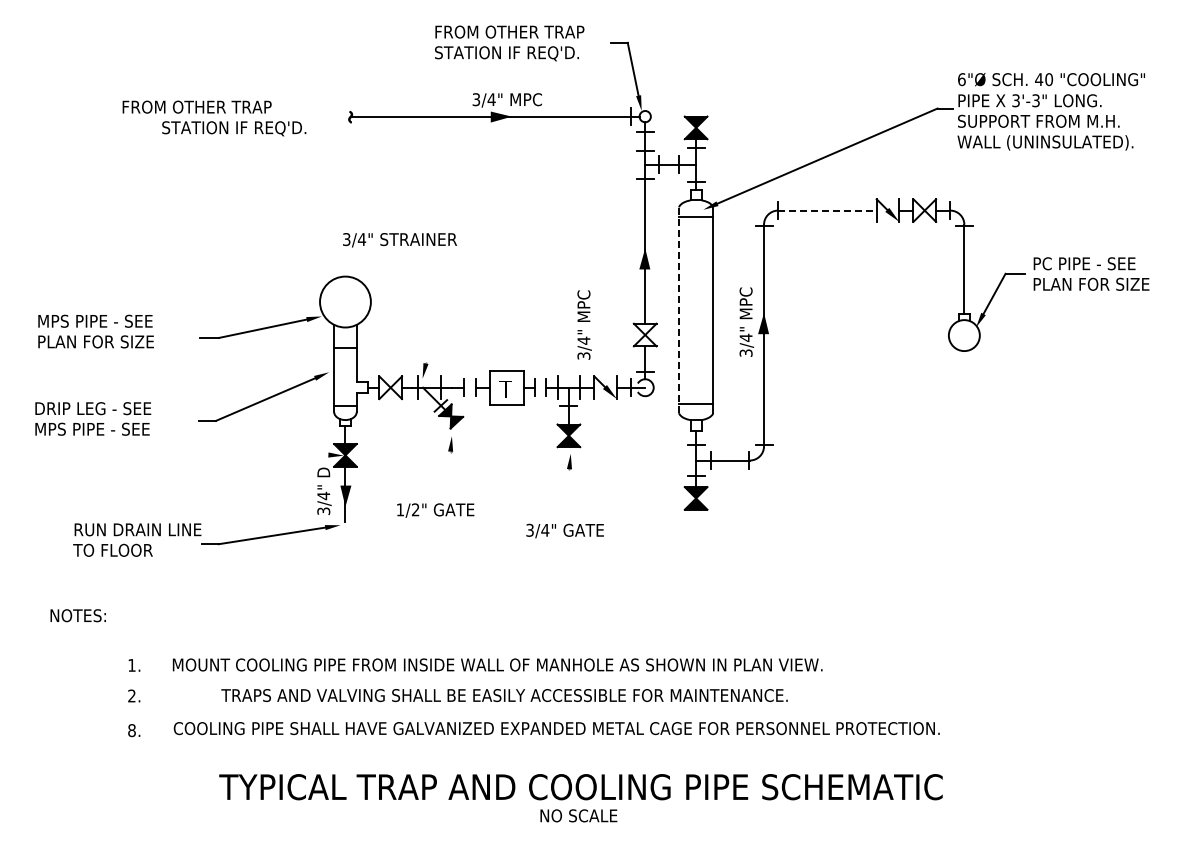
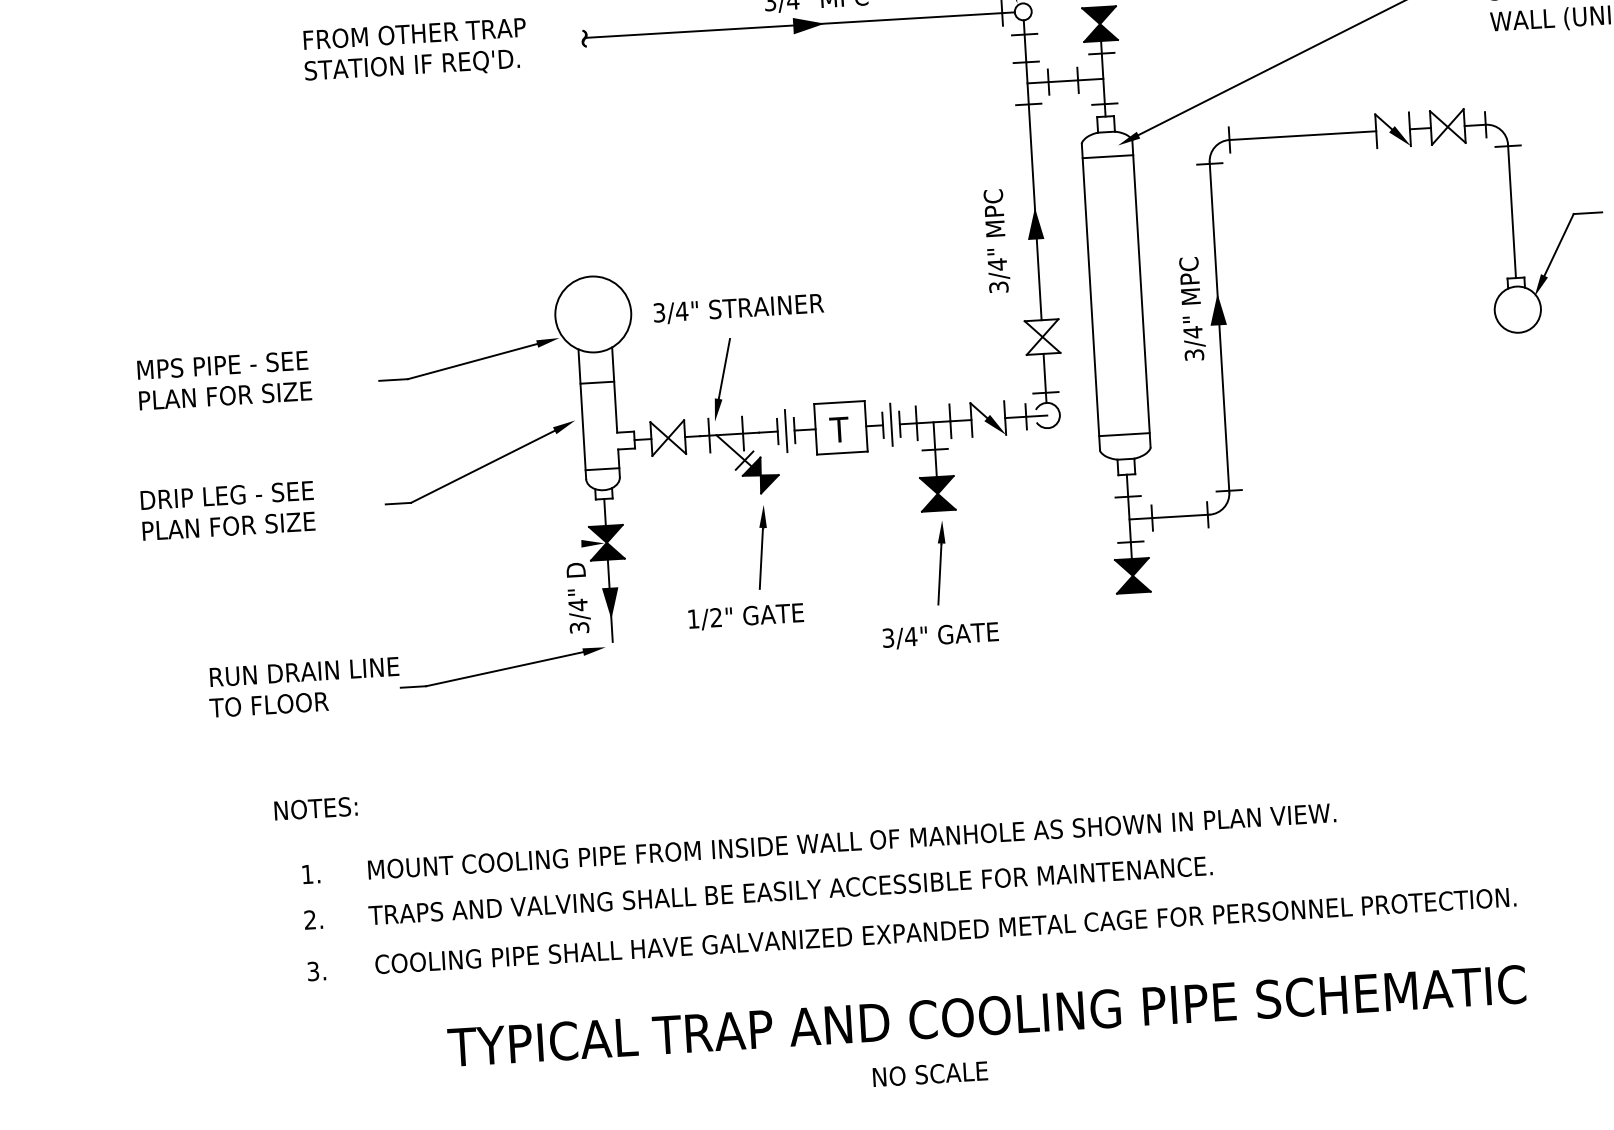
text: (196, 106) -> (413, 32), moved
line: (827, 210) -> (1302, 135), dashed -> solid
text: (399, 240) -> (737, 309), moved
line: (679, 310) -> (1091, 297), dashed -> solid
text: (584, 324) -> (996, 240), moved
line: (430, 343) -> (723, 368), added
line: (469, 387) -> (785, 430), added
line: (540, 387) -> (891, 424), added
text: (93, 428) -> (229, 525), MPS PIPE - SEE -> PLAN FOR SIZE
line: (447, 471) -> (760, 557), added
line: (566, 489) -> (939, 574), added
text: (77, 615) -> (314, 808), moved
text: (504, 695) -> (790, 890), moved
text: (131, 730) -> (312, 971), 8. -> 3.
text: (578, 815) -> (929, 1073), moved

